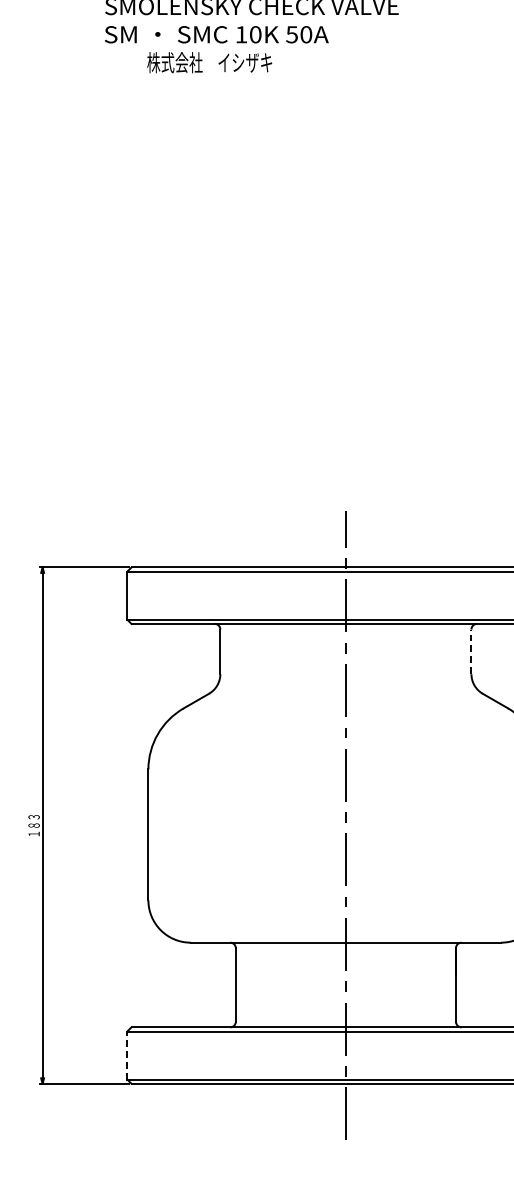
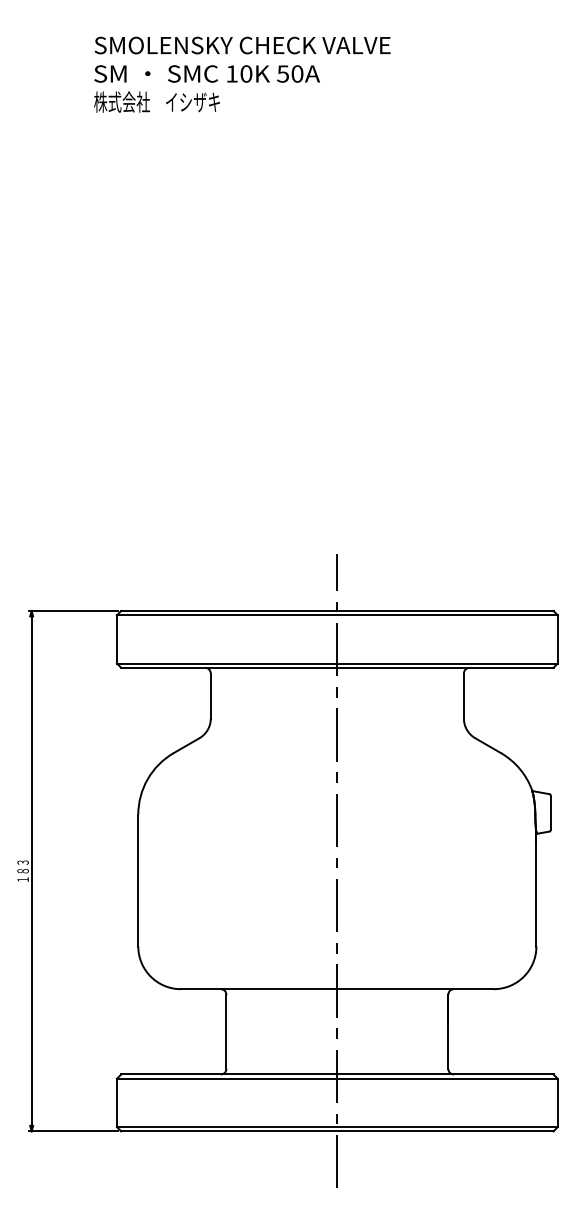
text: (209, 62) -> (156, 101), moved
line: (471, 652) -> (463, 696), dashed -> solid
line: (126, 1055) -> (116, 1102), dashed -> solid

